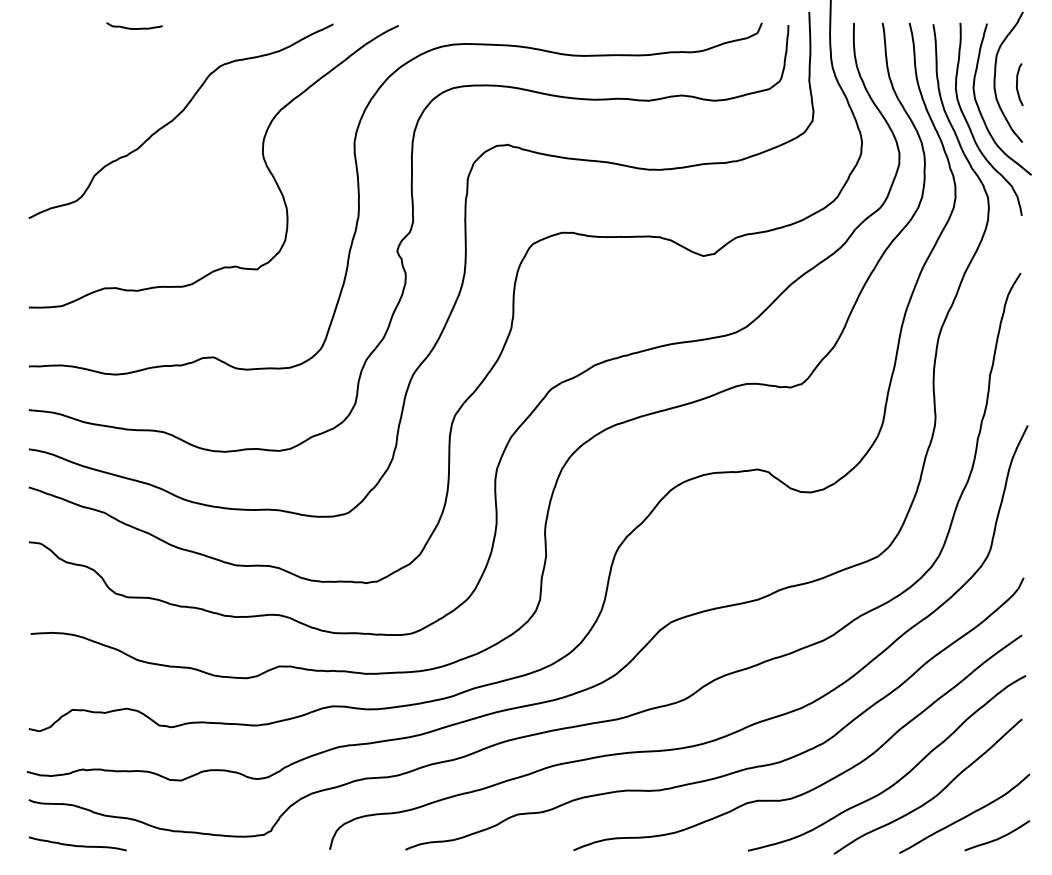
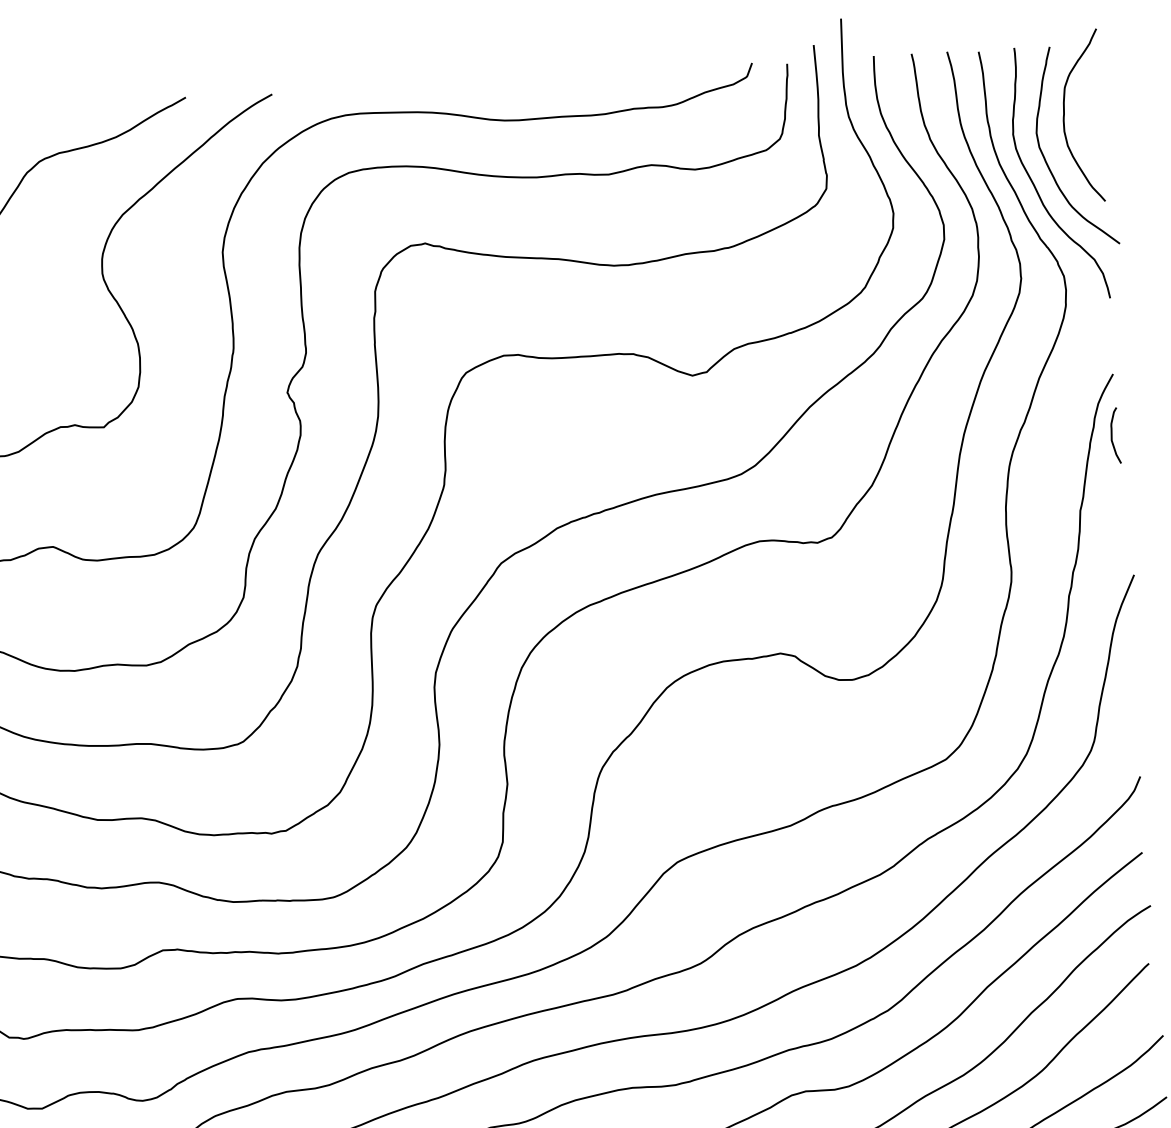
curve: (1017, 84) -> (1112, 435), moved

